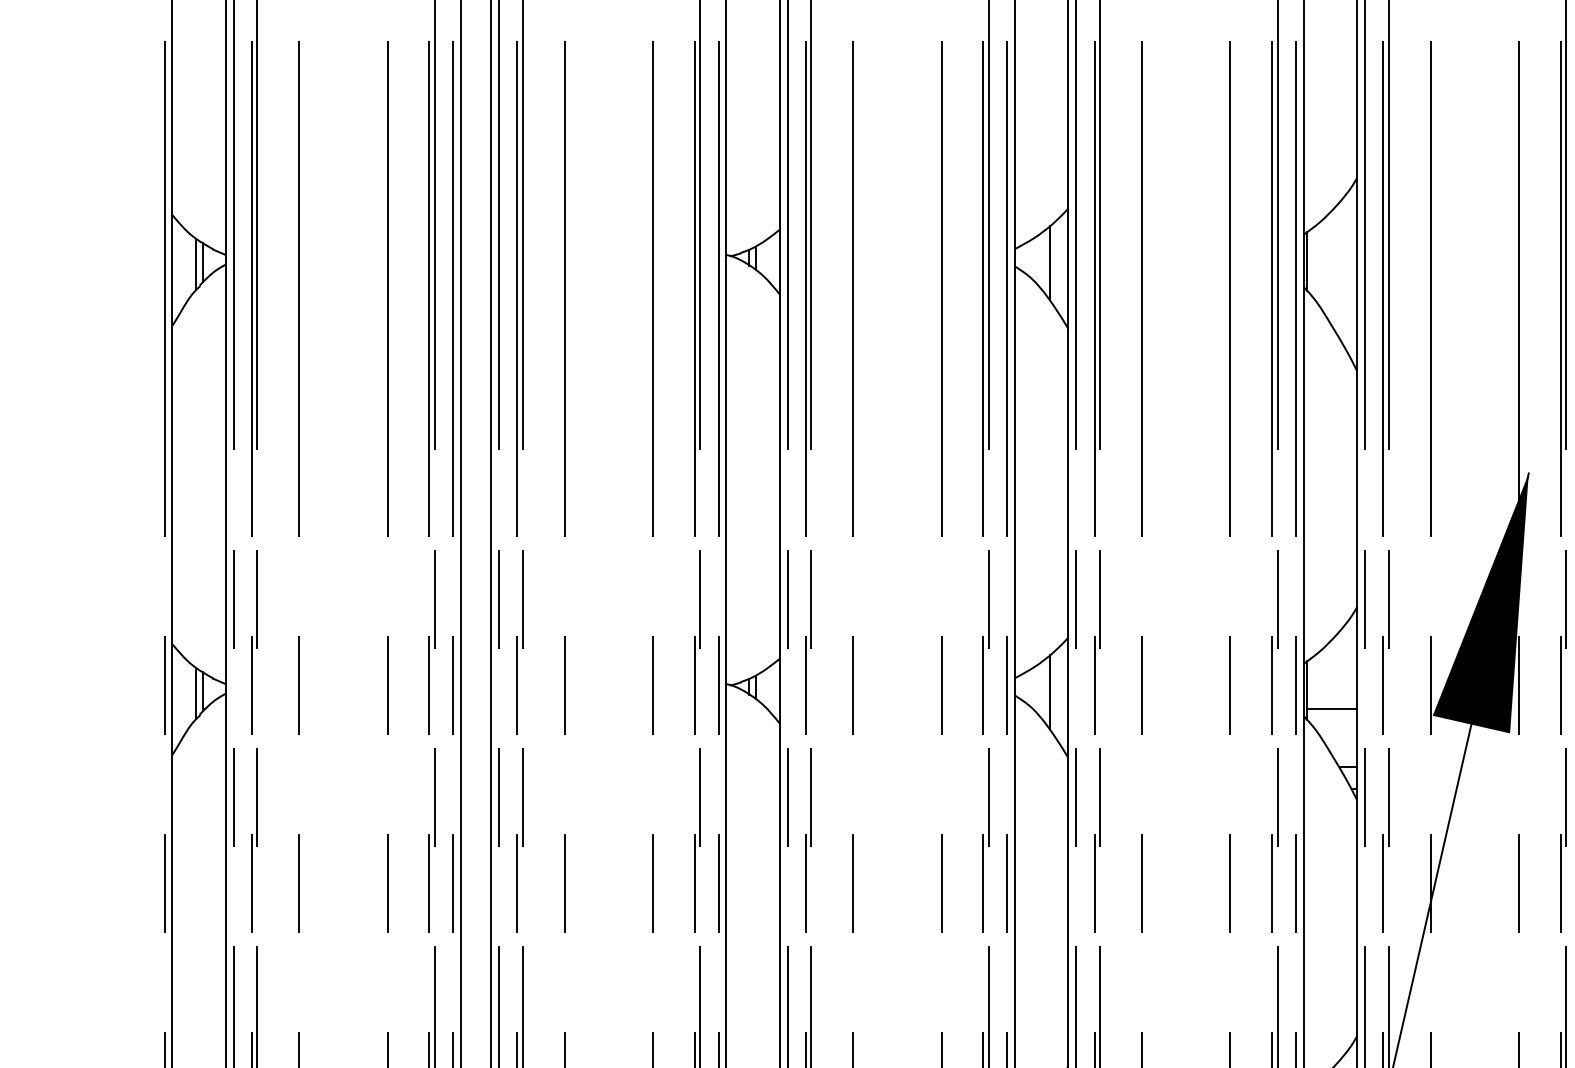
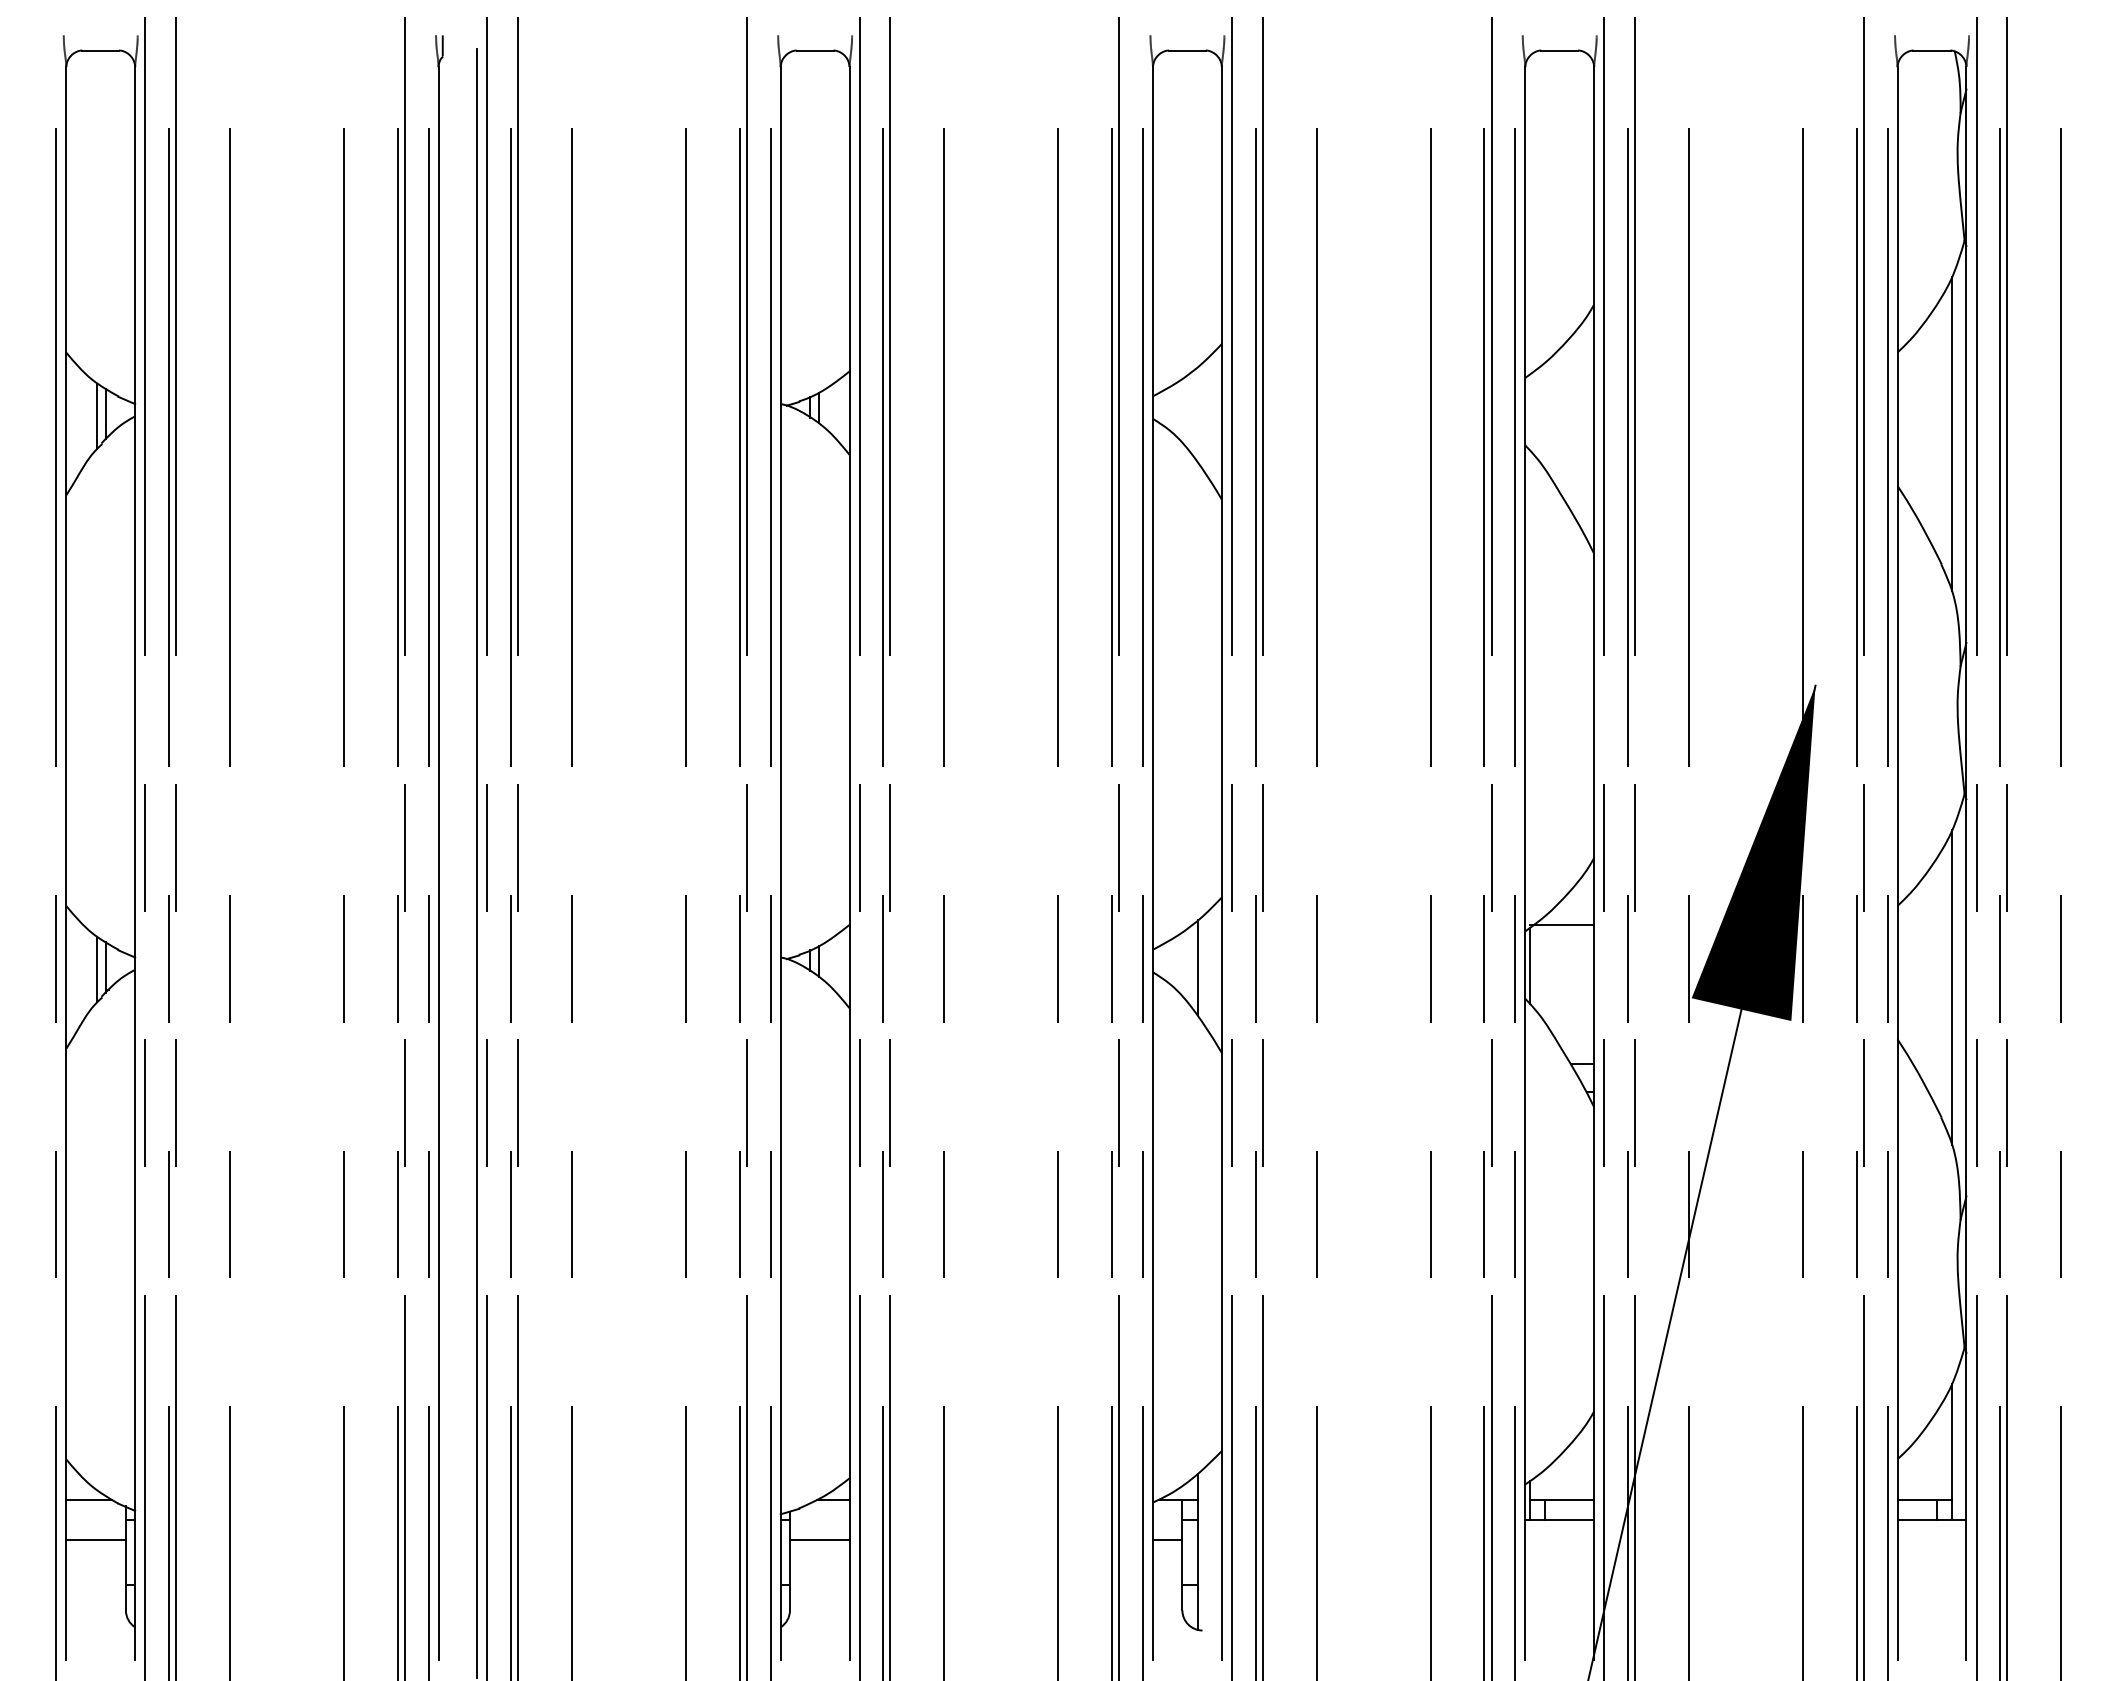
line: (1307, 261) -> (1529, 412), removed
line: (1049, 263) -> (1197, 414), removed
line: (1331, 709) -> (1561, 925), moved

